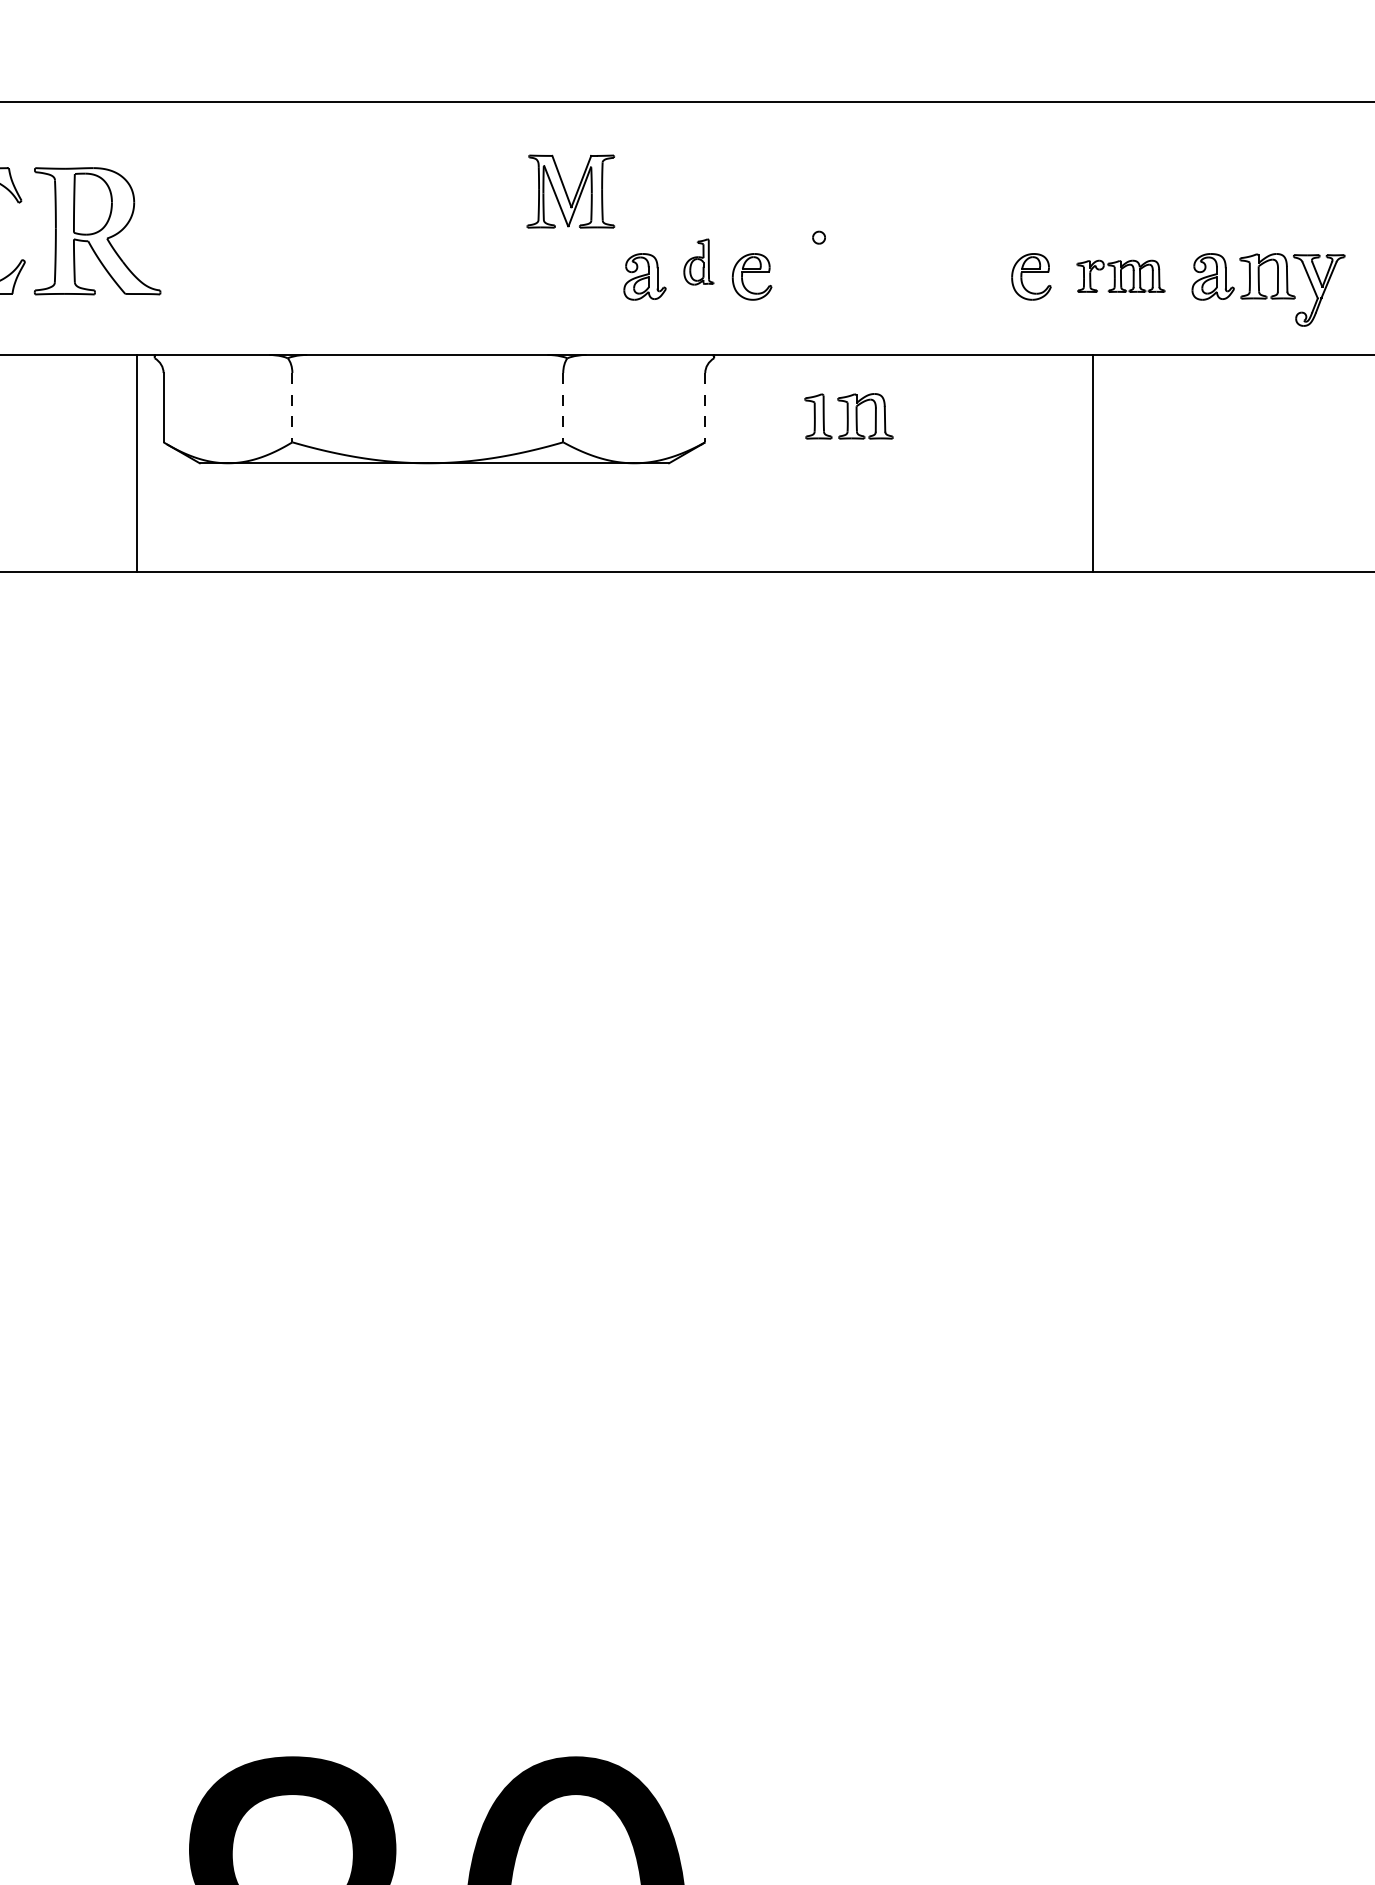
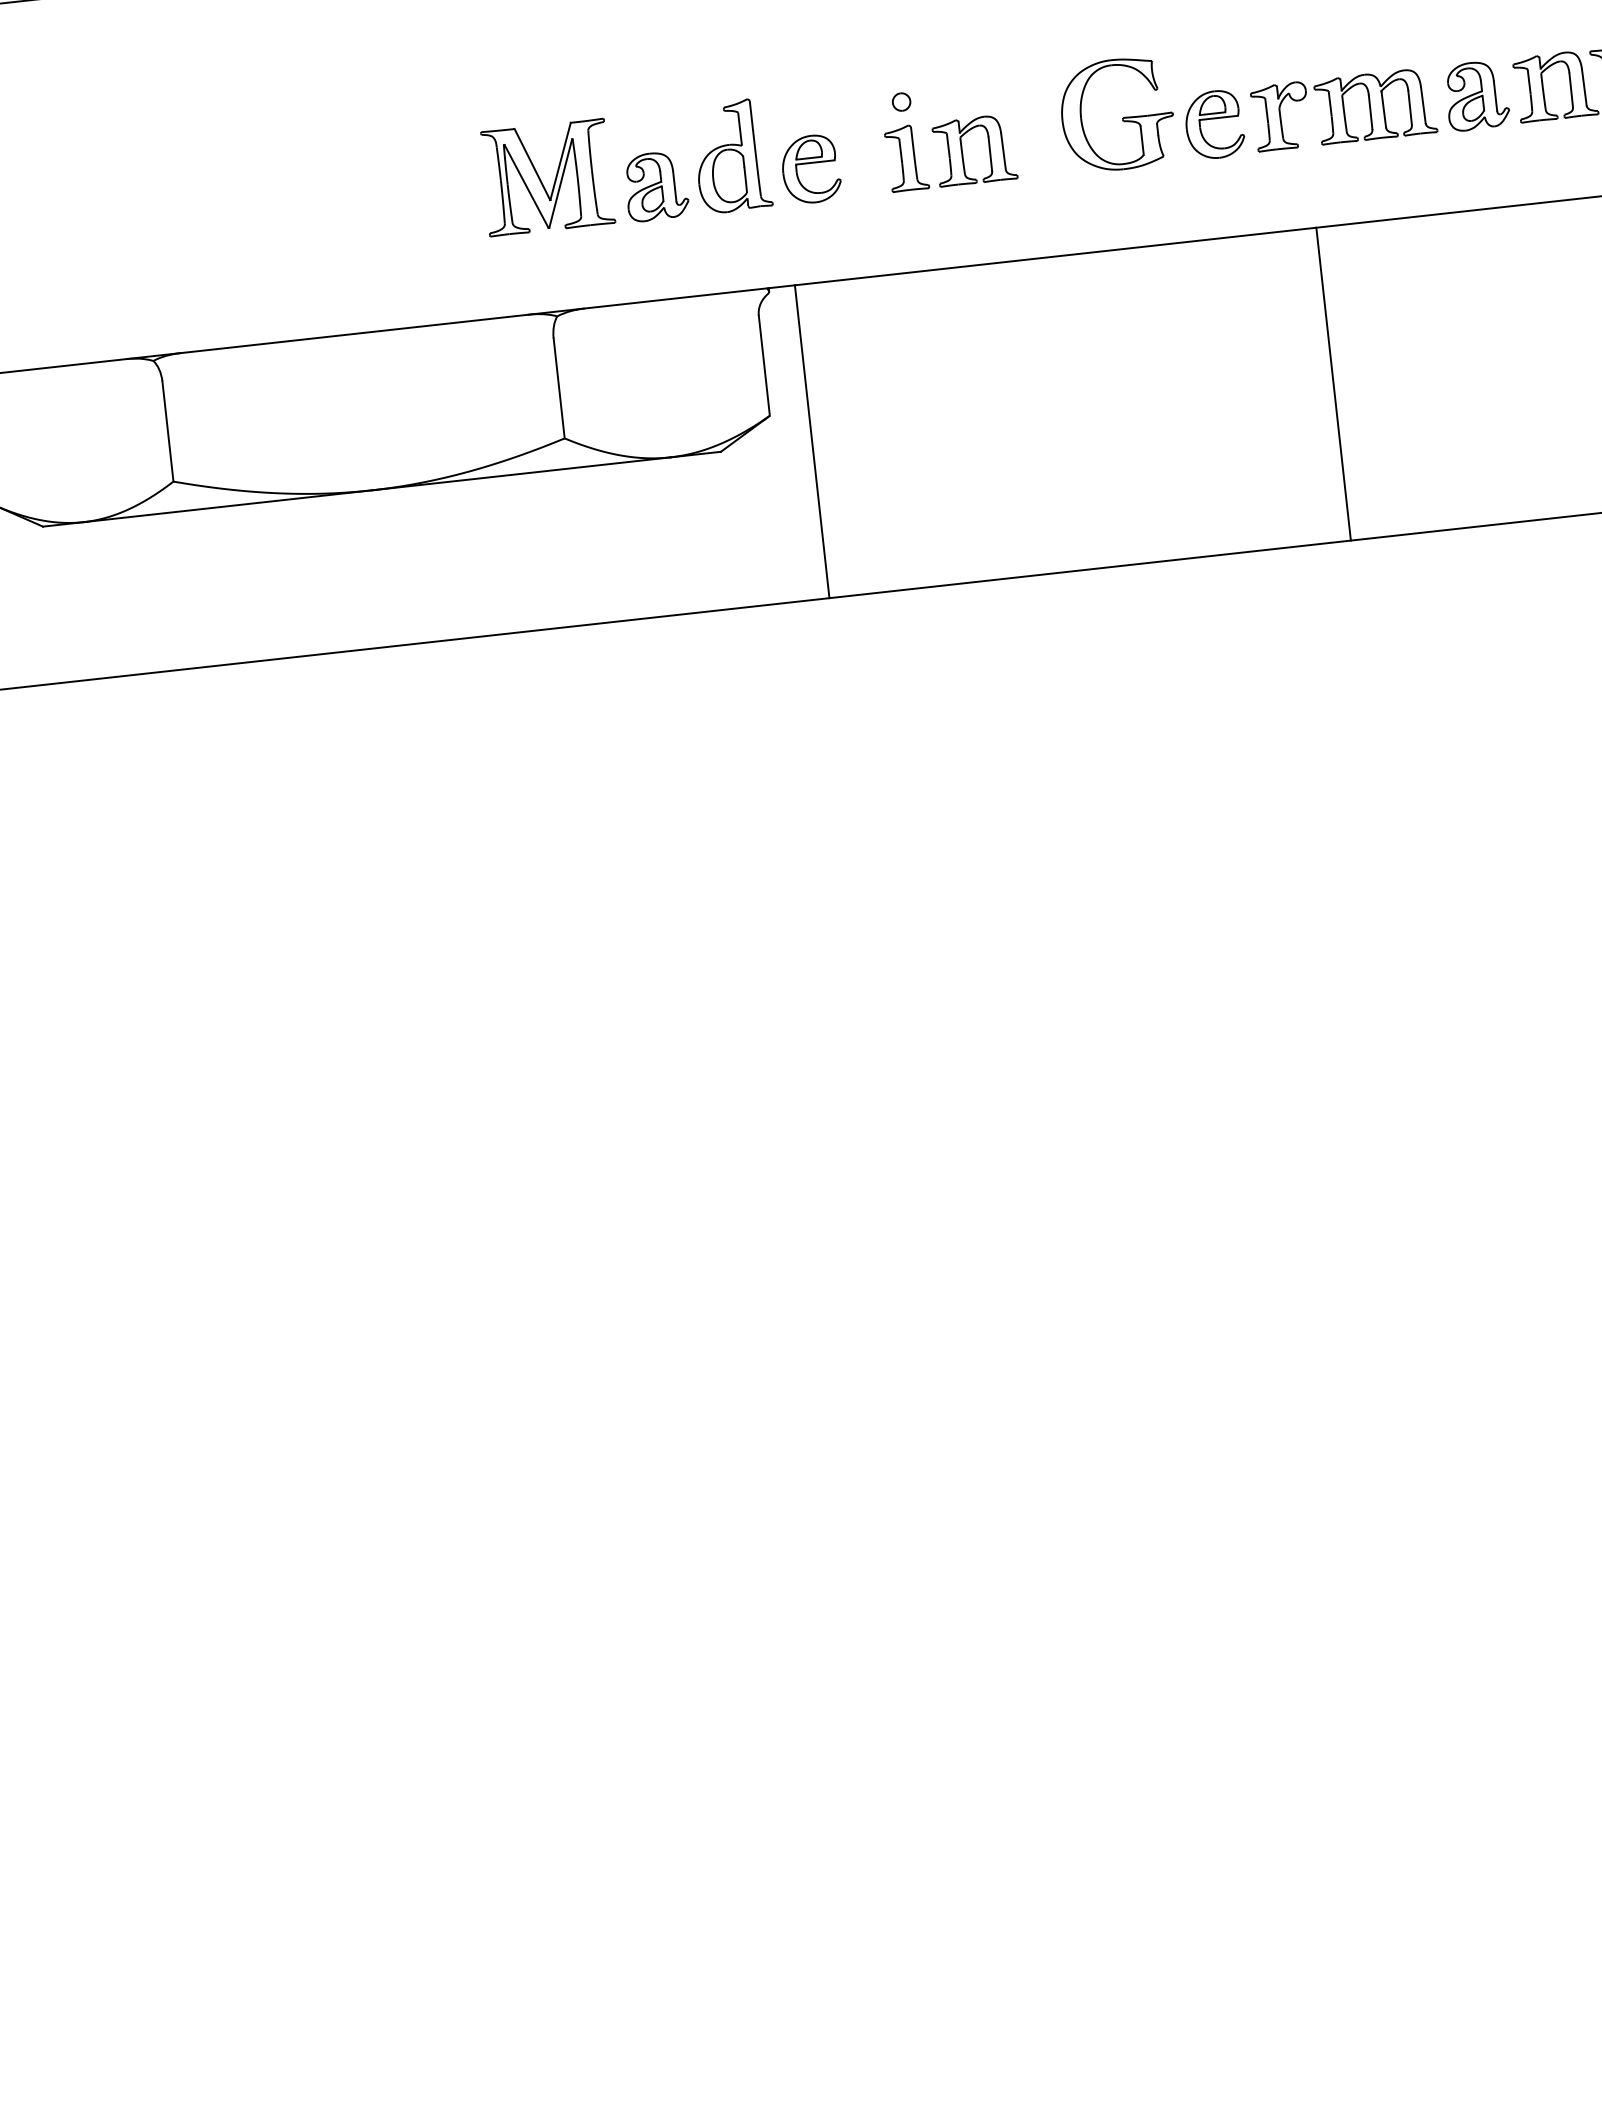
part: (570, 191) -> (546, 177), moved
part: (698, 261) -> (731, 155), size x1.67
part: (965, 262) -> (1117, 114), added
part: (1120, 276) -> (1343, 110), size x1.43
line: (292, 407) -> (168, 431), dashed -> solid
line: (563, 407) -> (559, 388), dashed -> solid
line: (705, 407) -> (764, 365), dashed -> solid
part: (848, 416) -> (950, 153), moved
line: (732, 462) -> (812, 440), added

